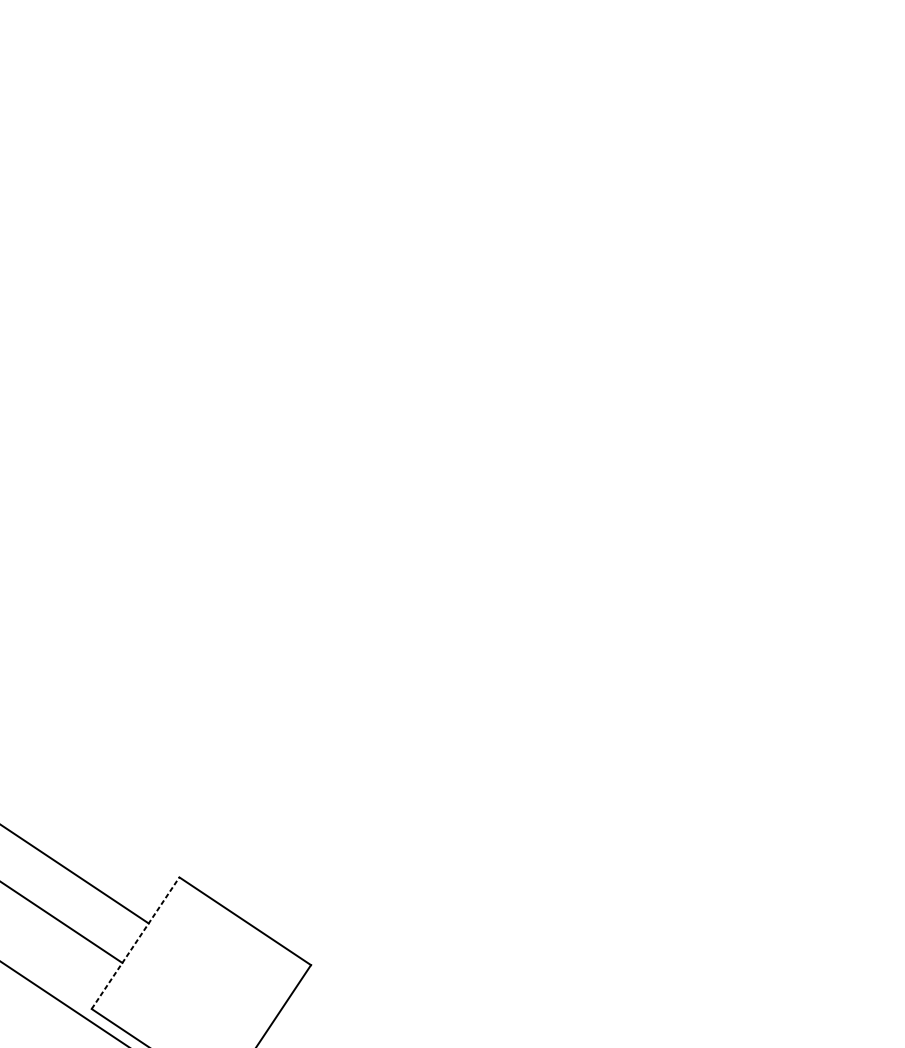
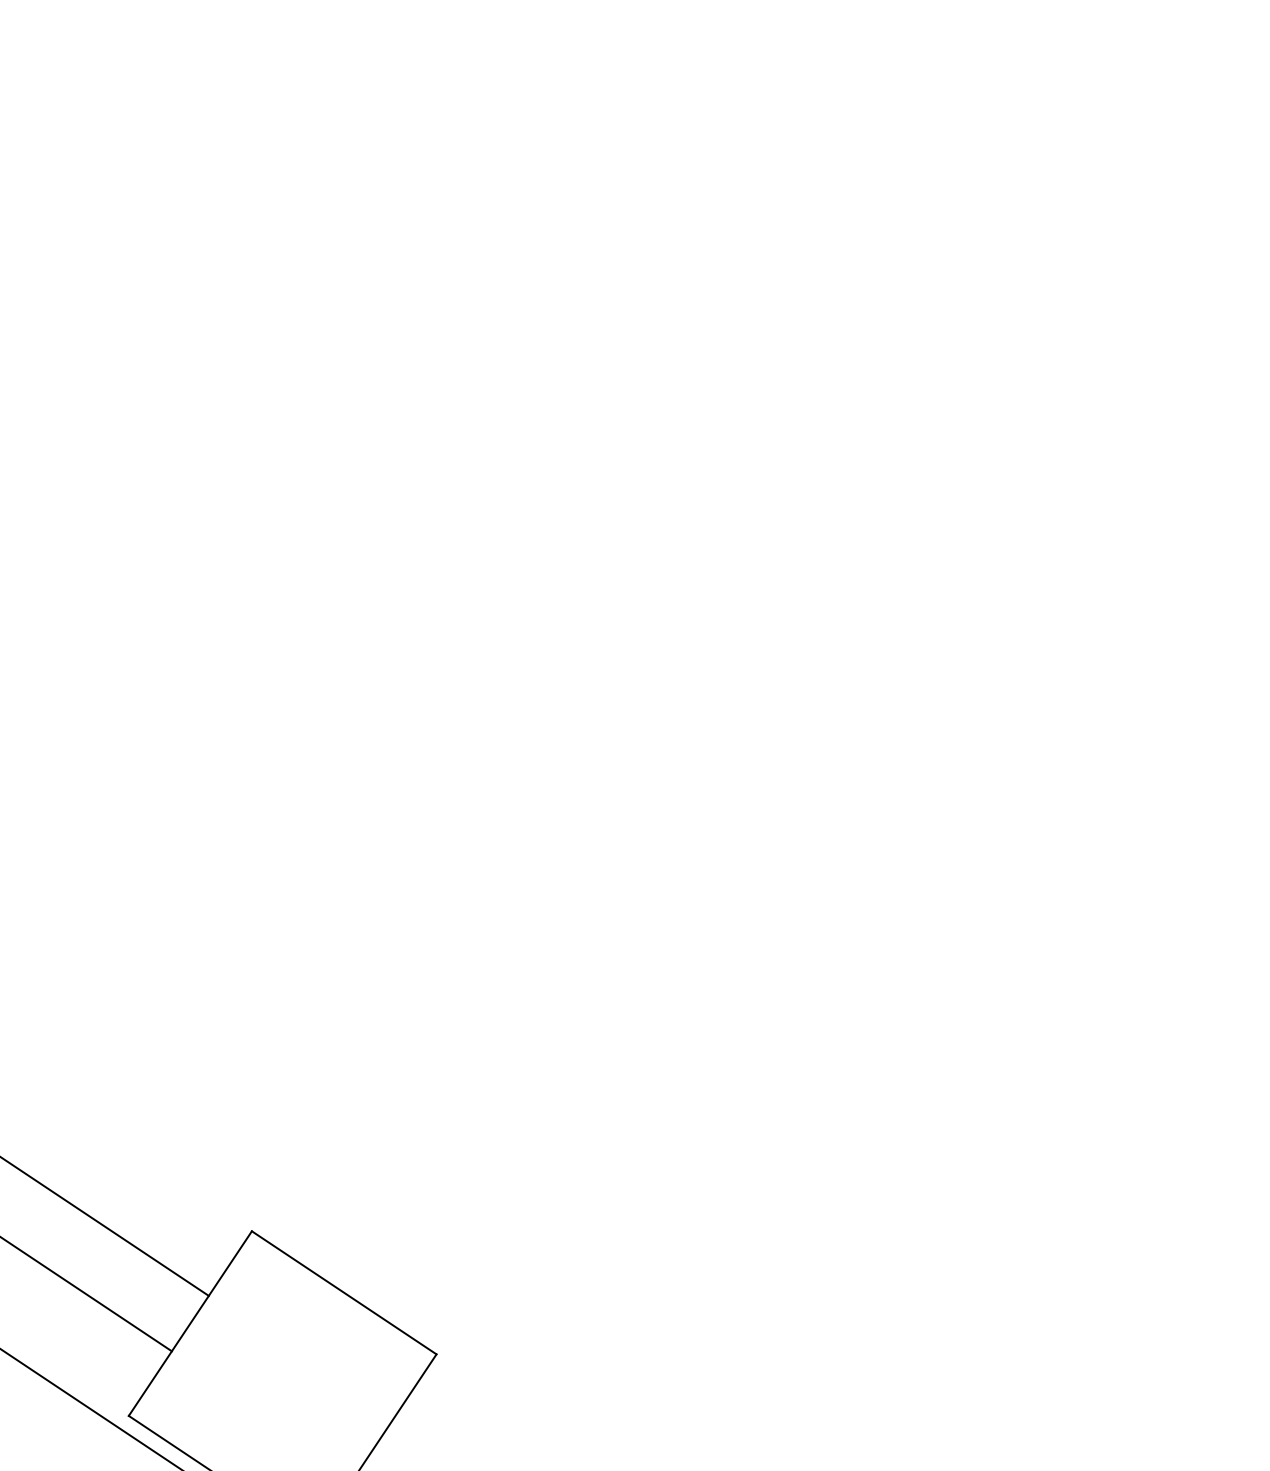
line: (135, 943) -> (190, 1323), dashed -> solid

